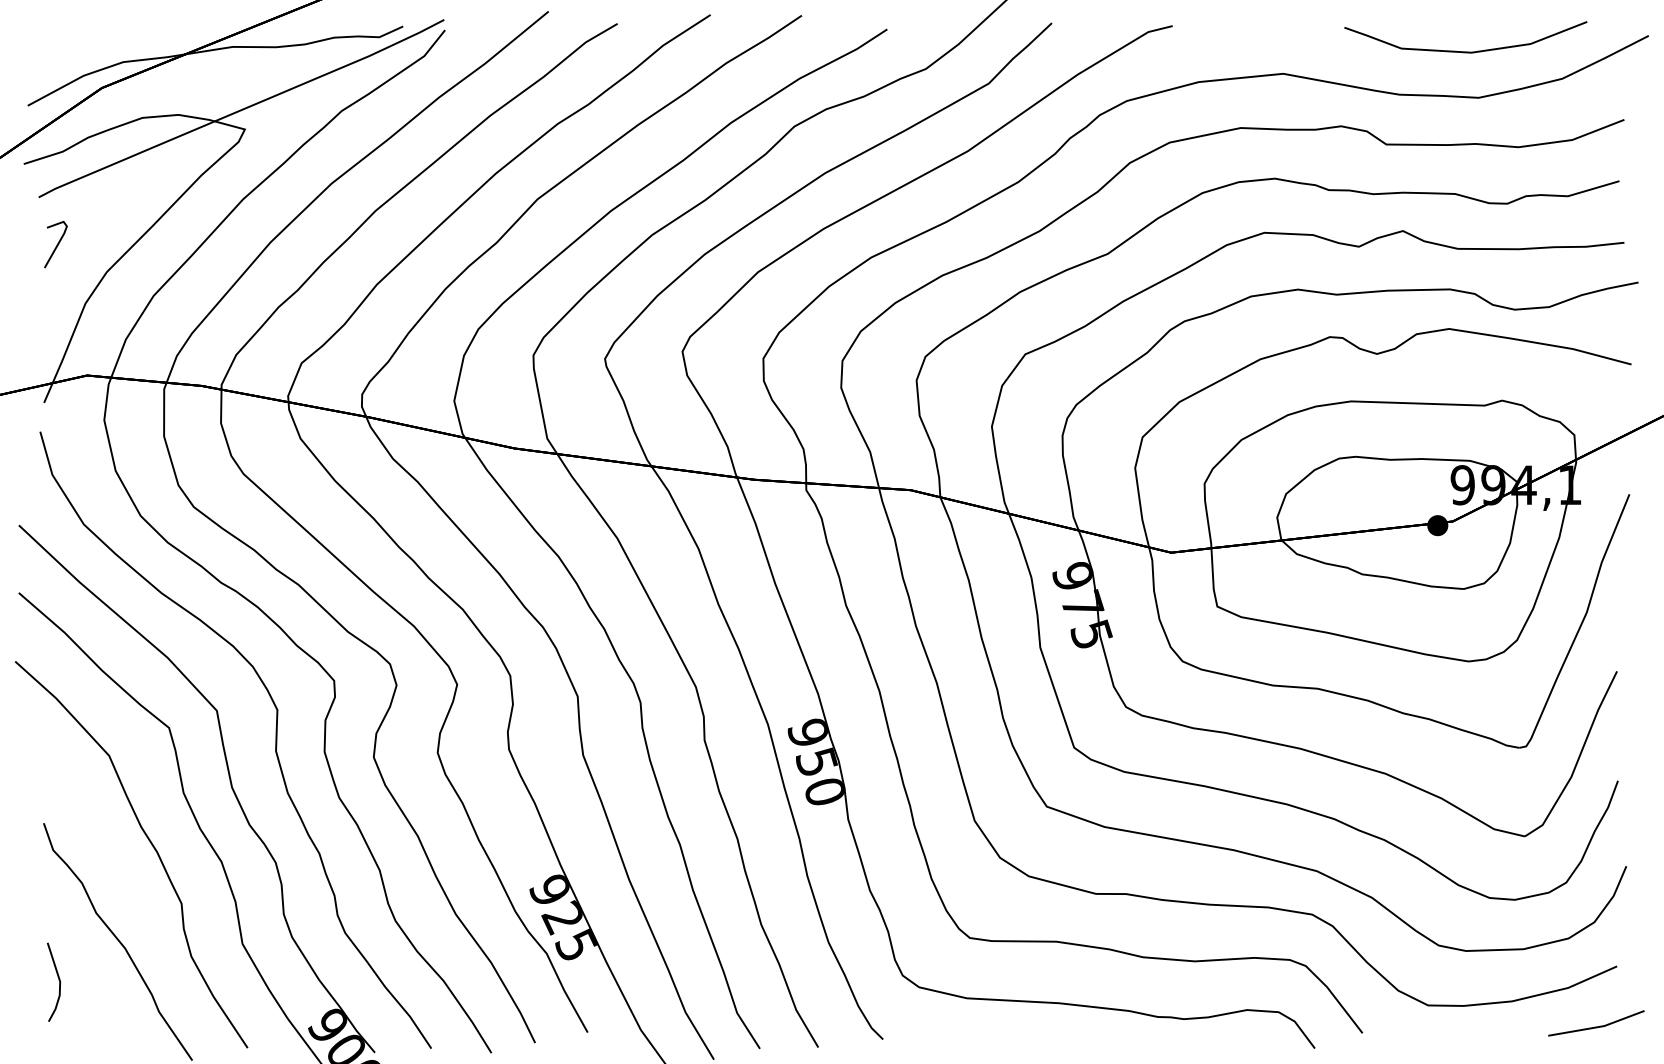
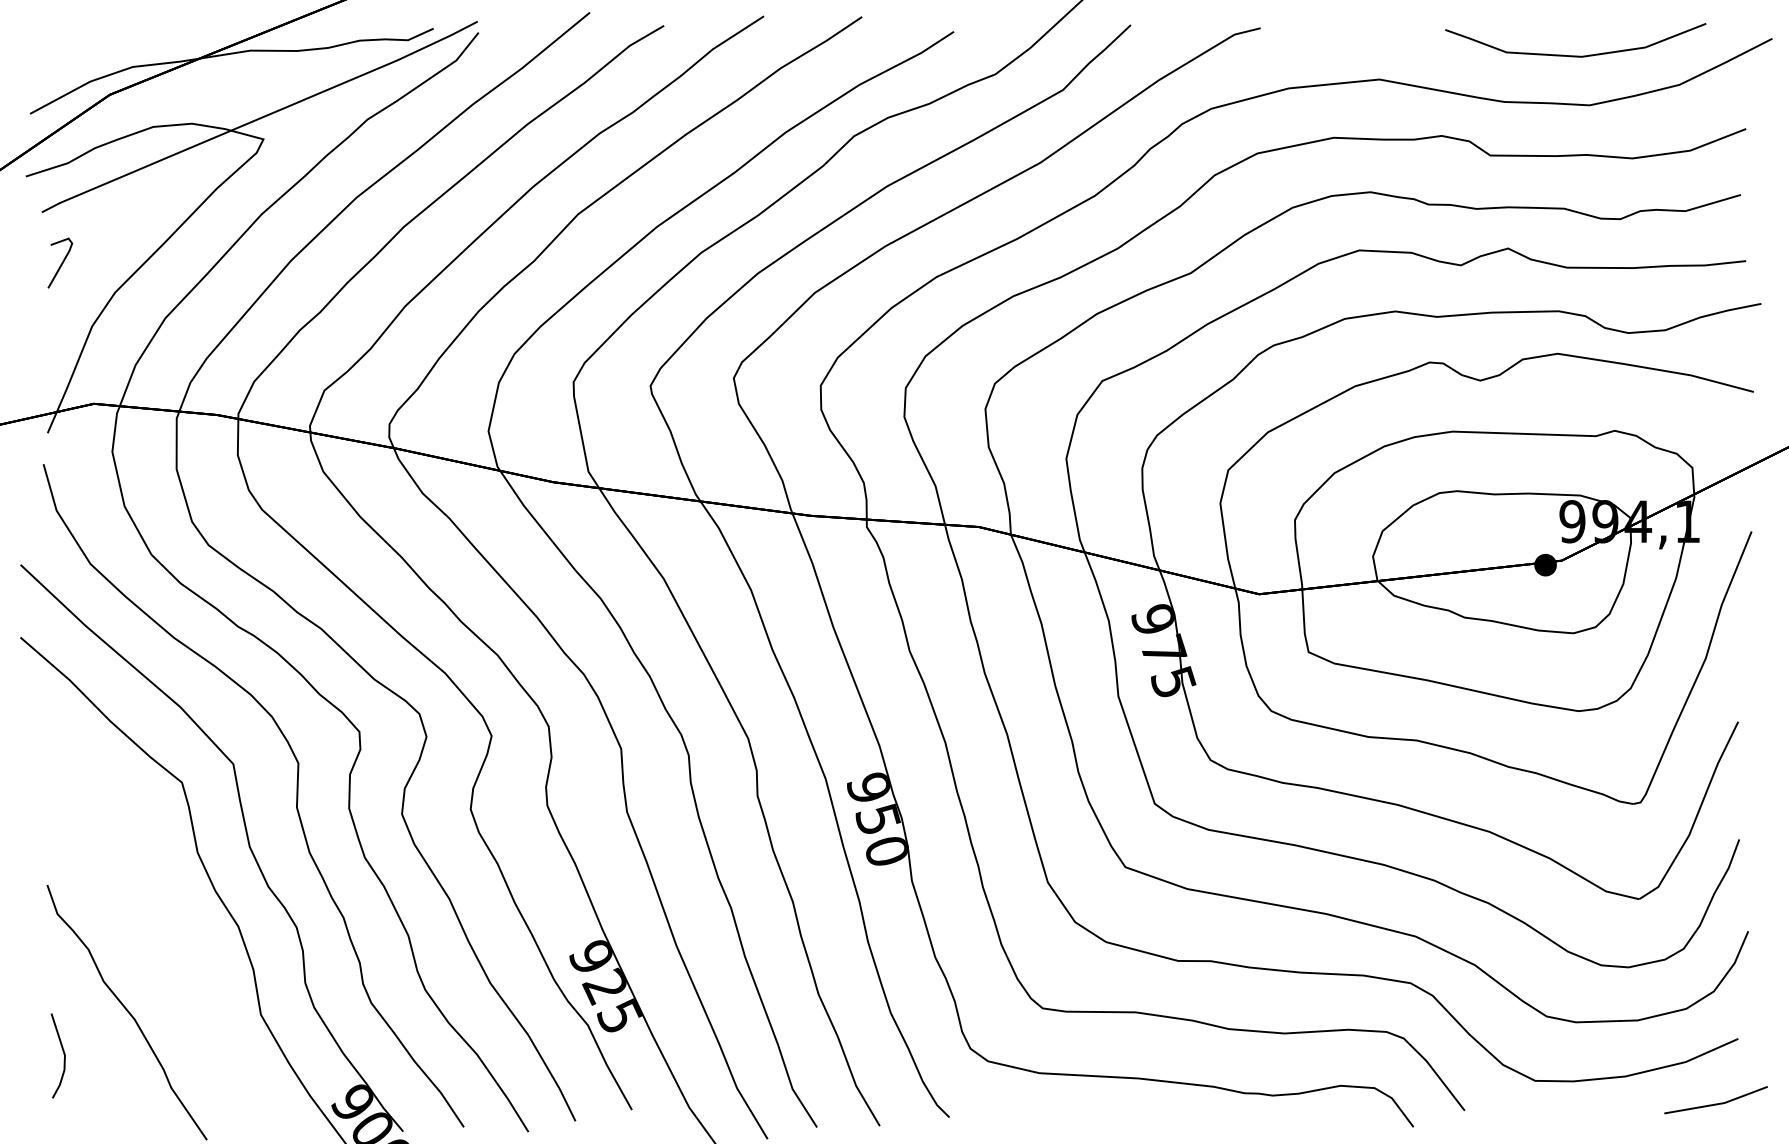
part: (149, 841) -> (160, 904), removed

